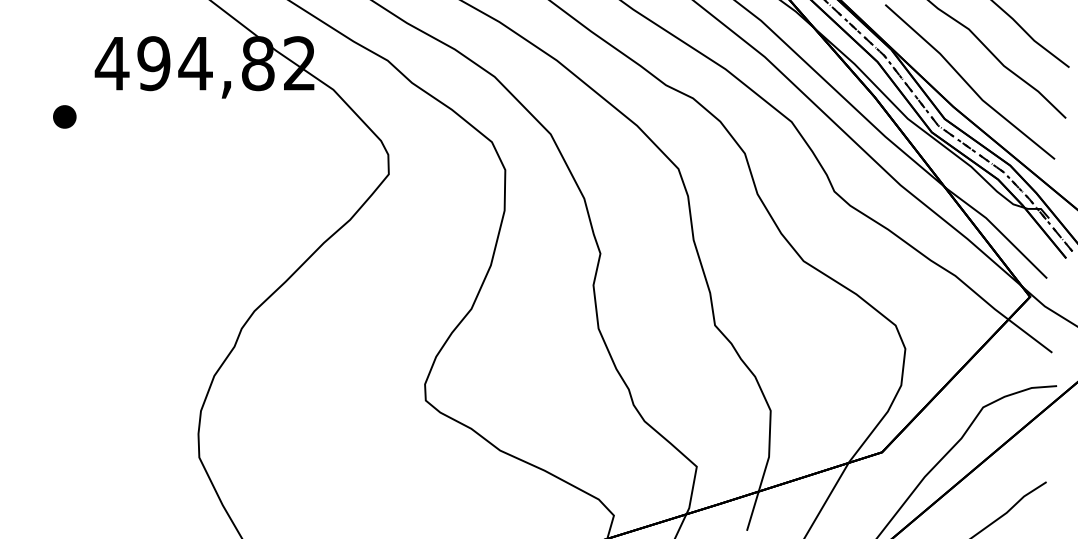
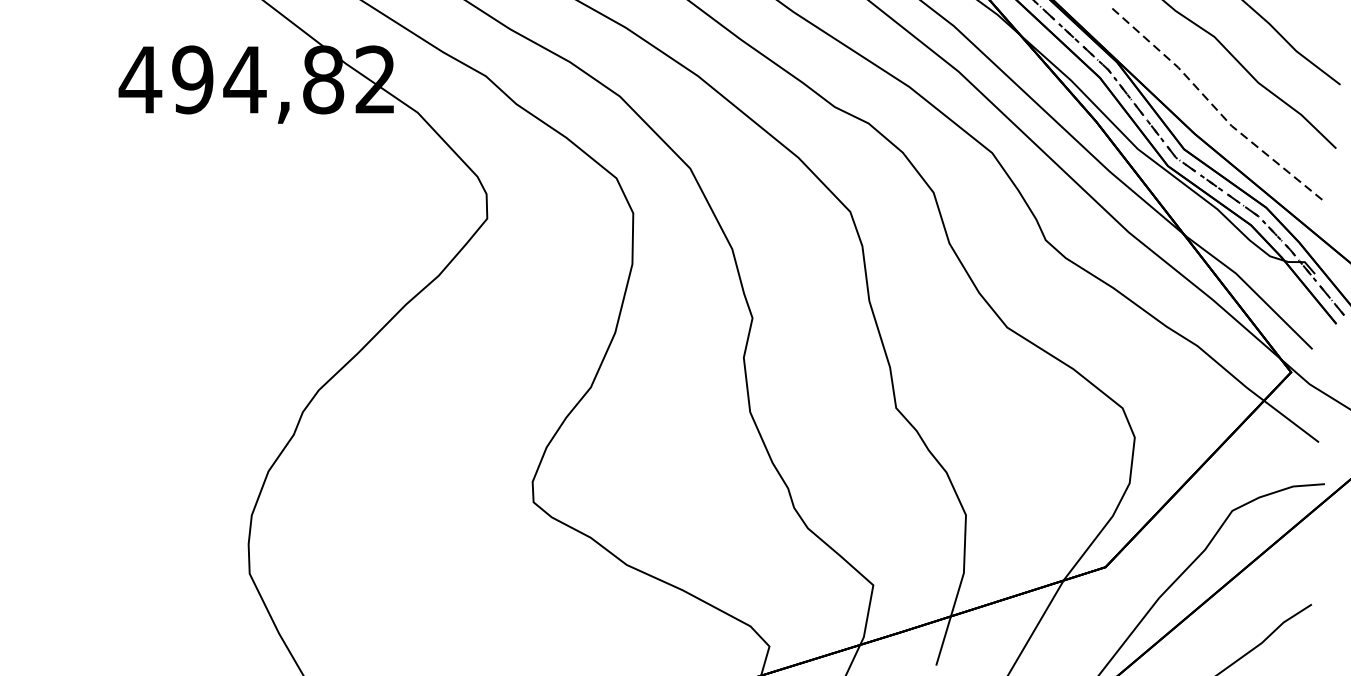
line: (967, 84) -> (1212, 106), solid -> dashed
part: (64, 116) -> (80, 146), removed

